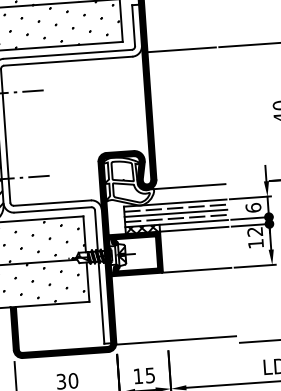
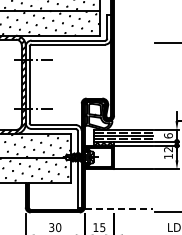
line: (181, 49) -> (133, 42), removed
line: (185, 187) -> (130, 121), removed
line: (177, 340) -> (119, 208), solid -> dashed

